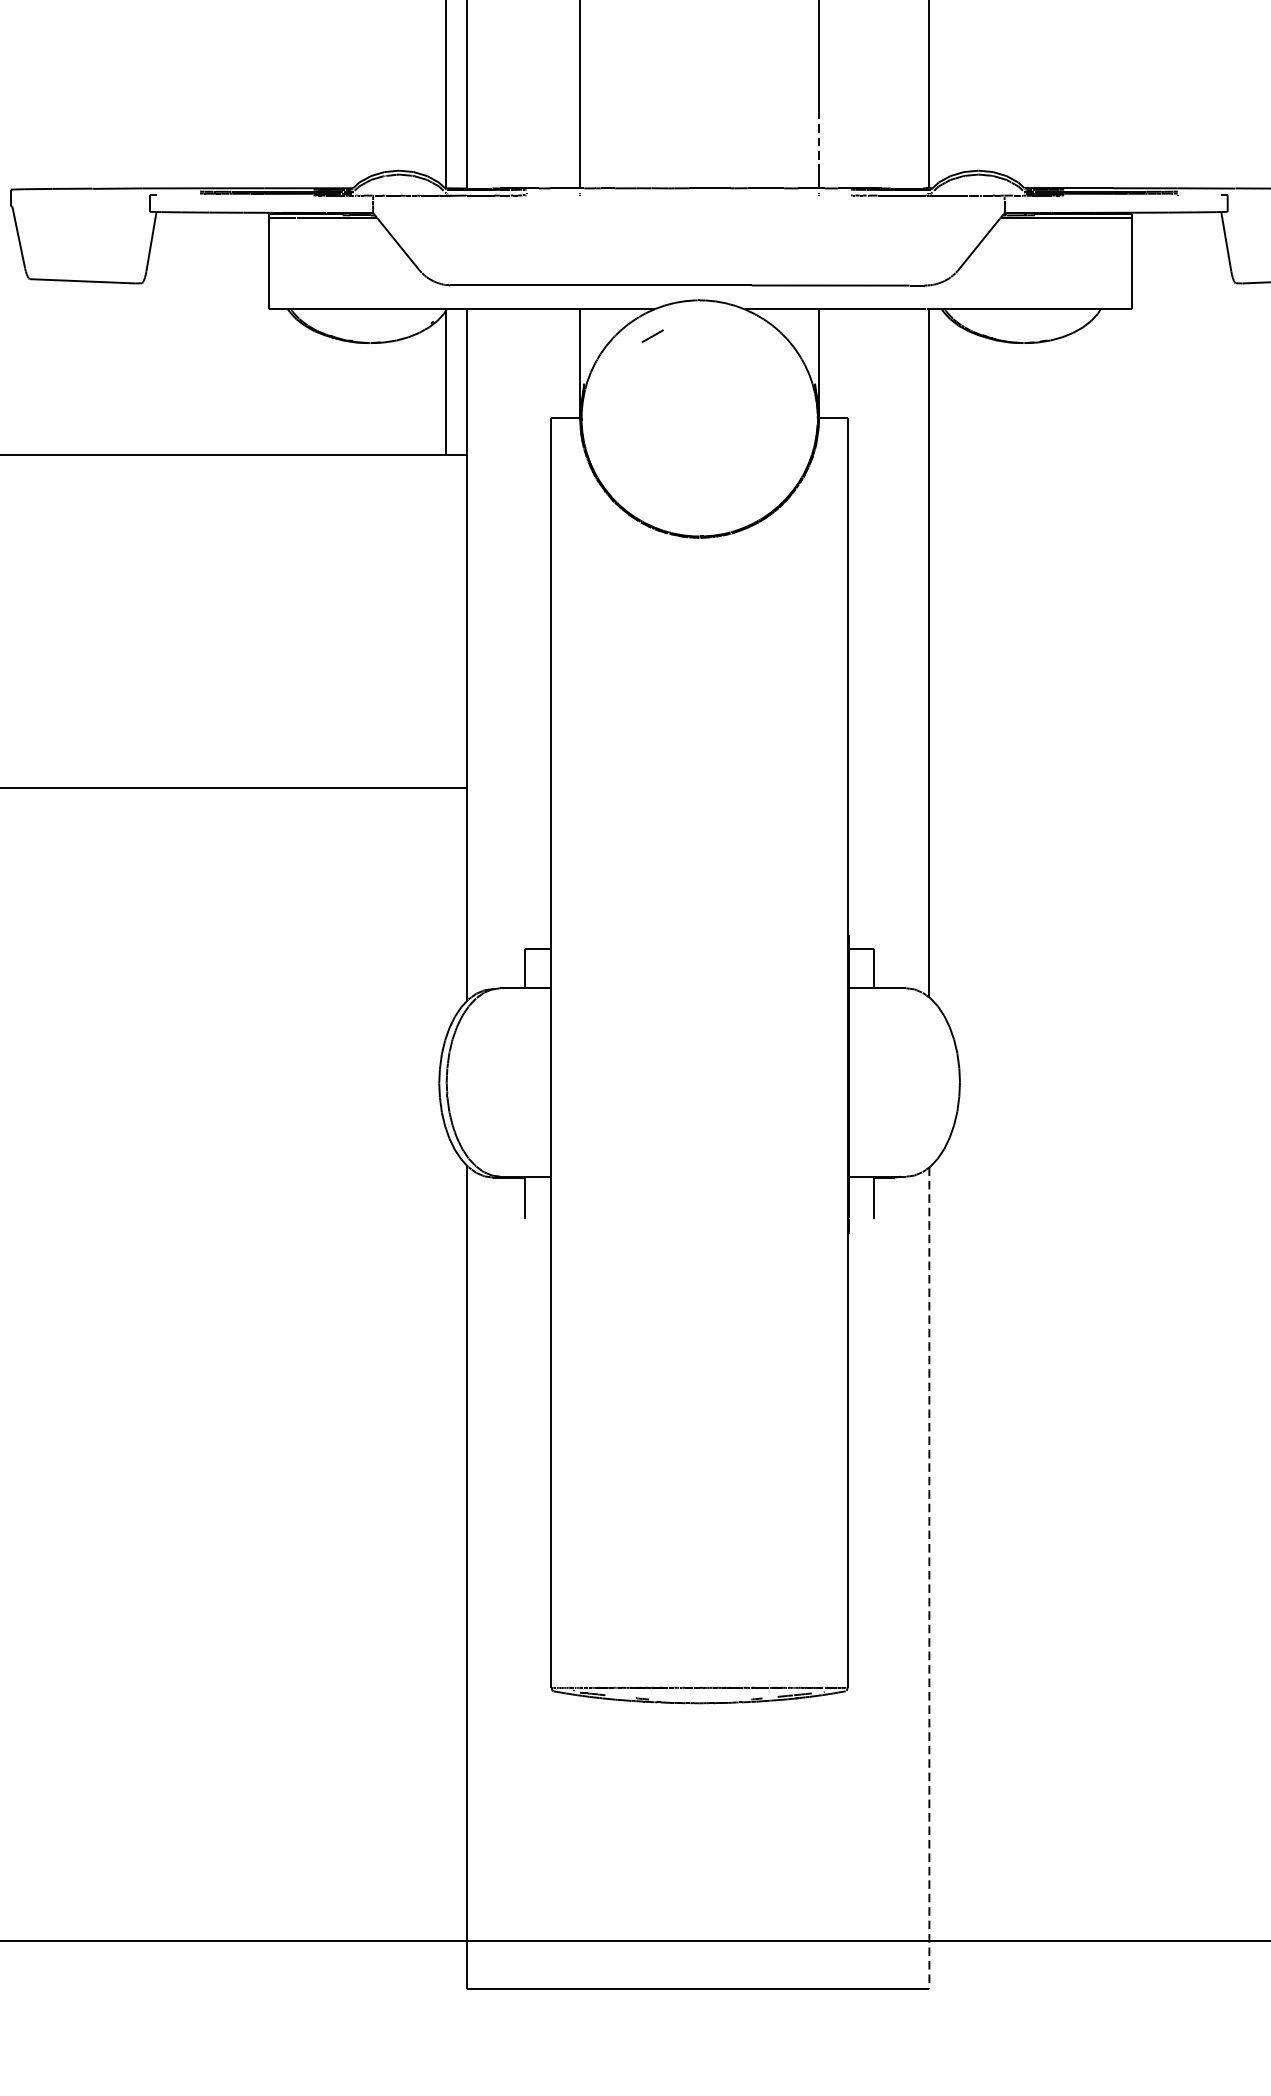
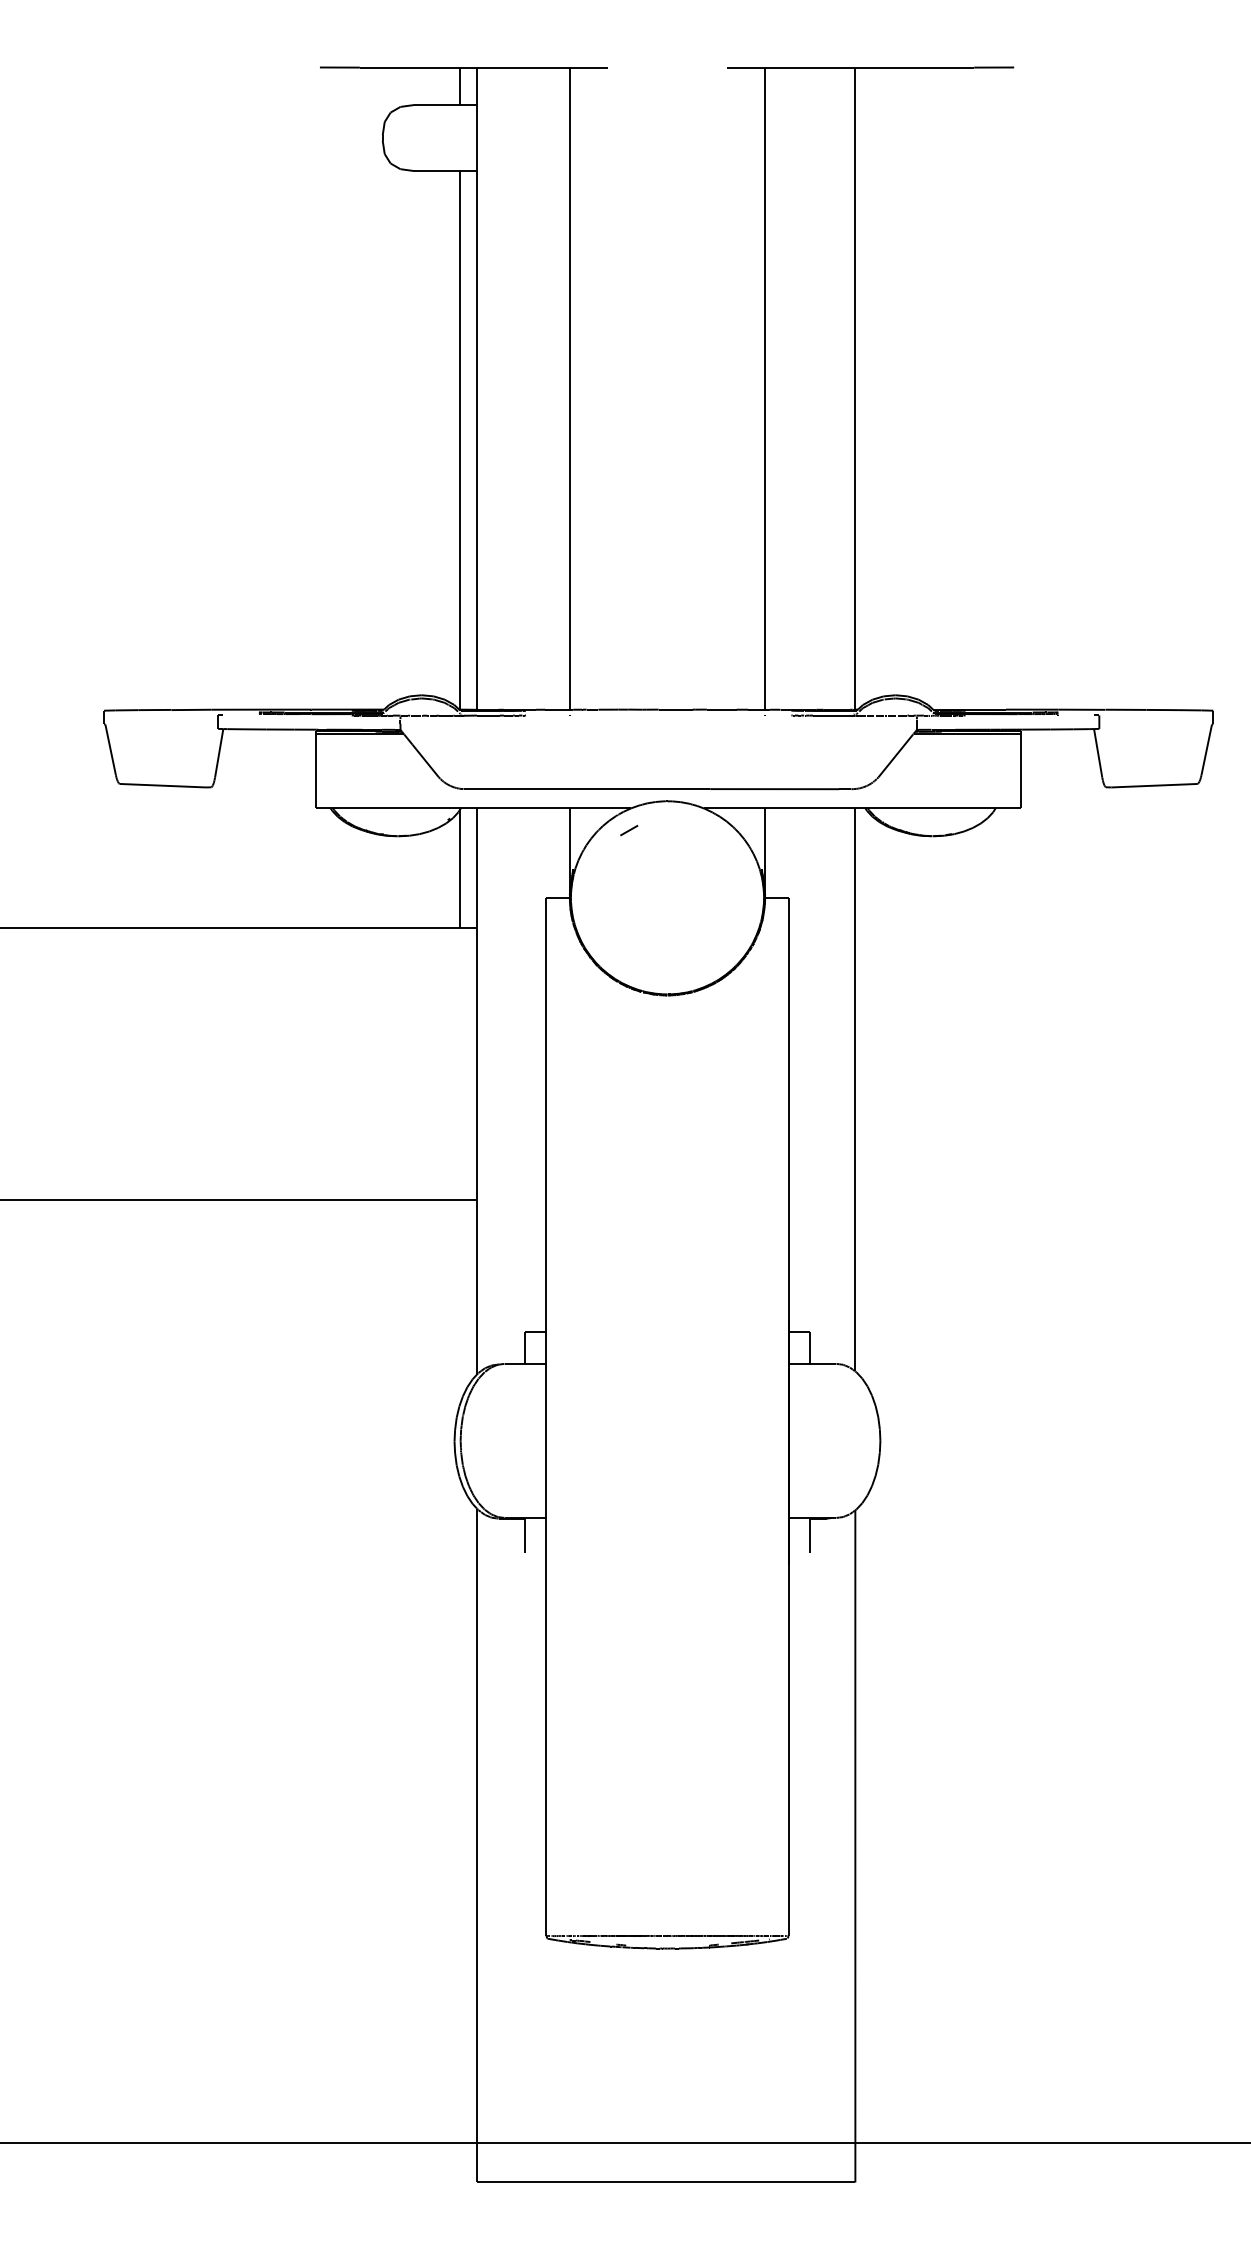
line: (819, 140) -> (765, 670), dashed -> solid
line: (929, 1578) -> (855, 1846), dashed -> solid

